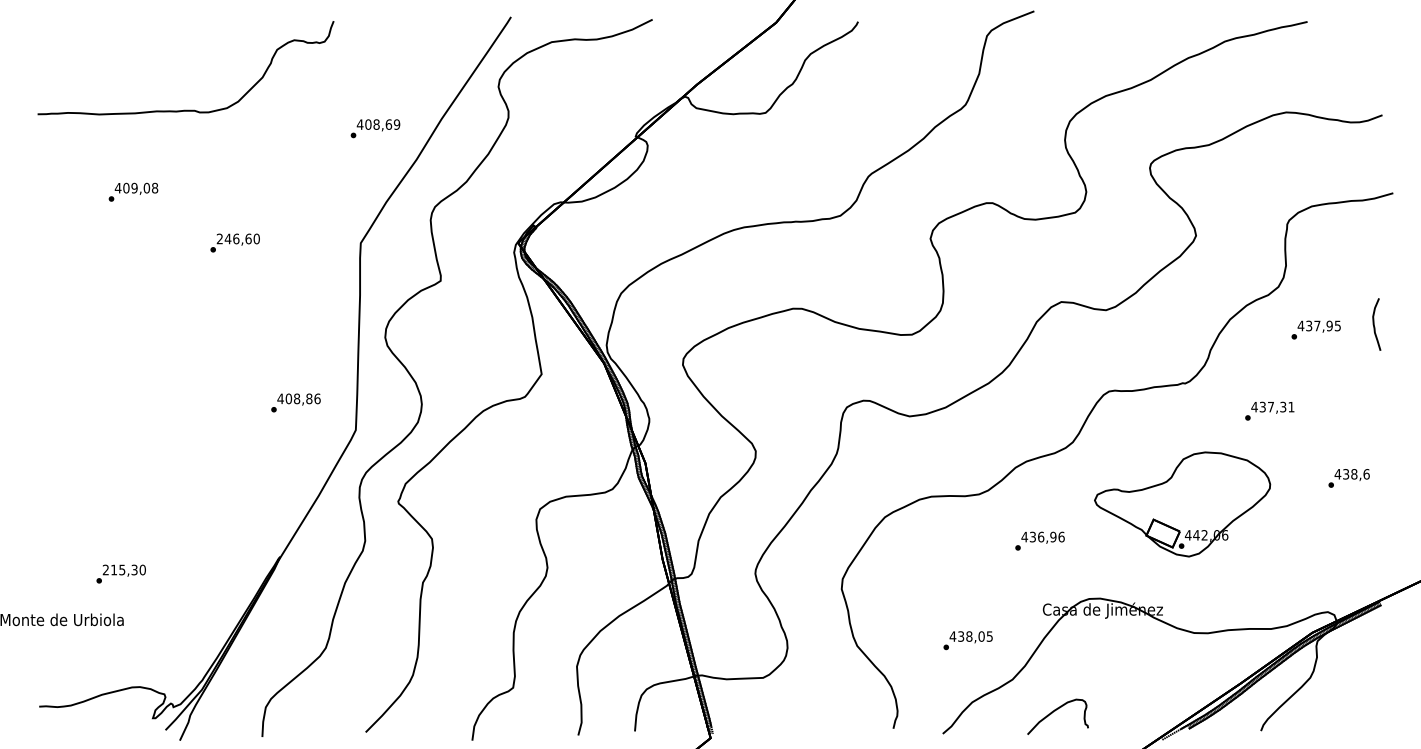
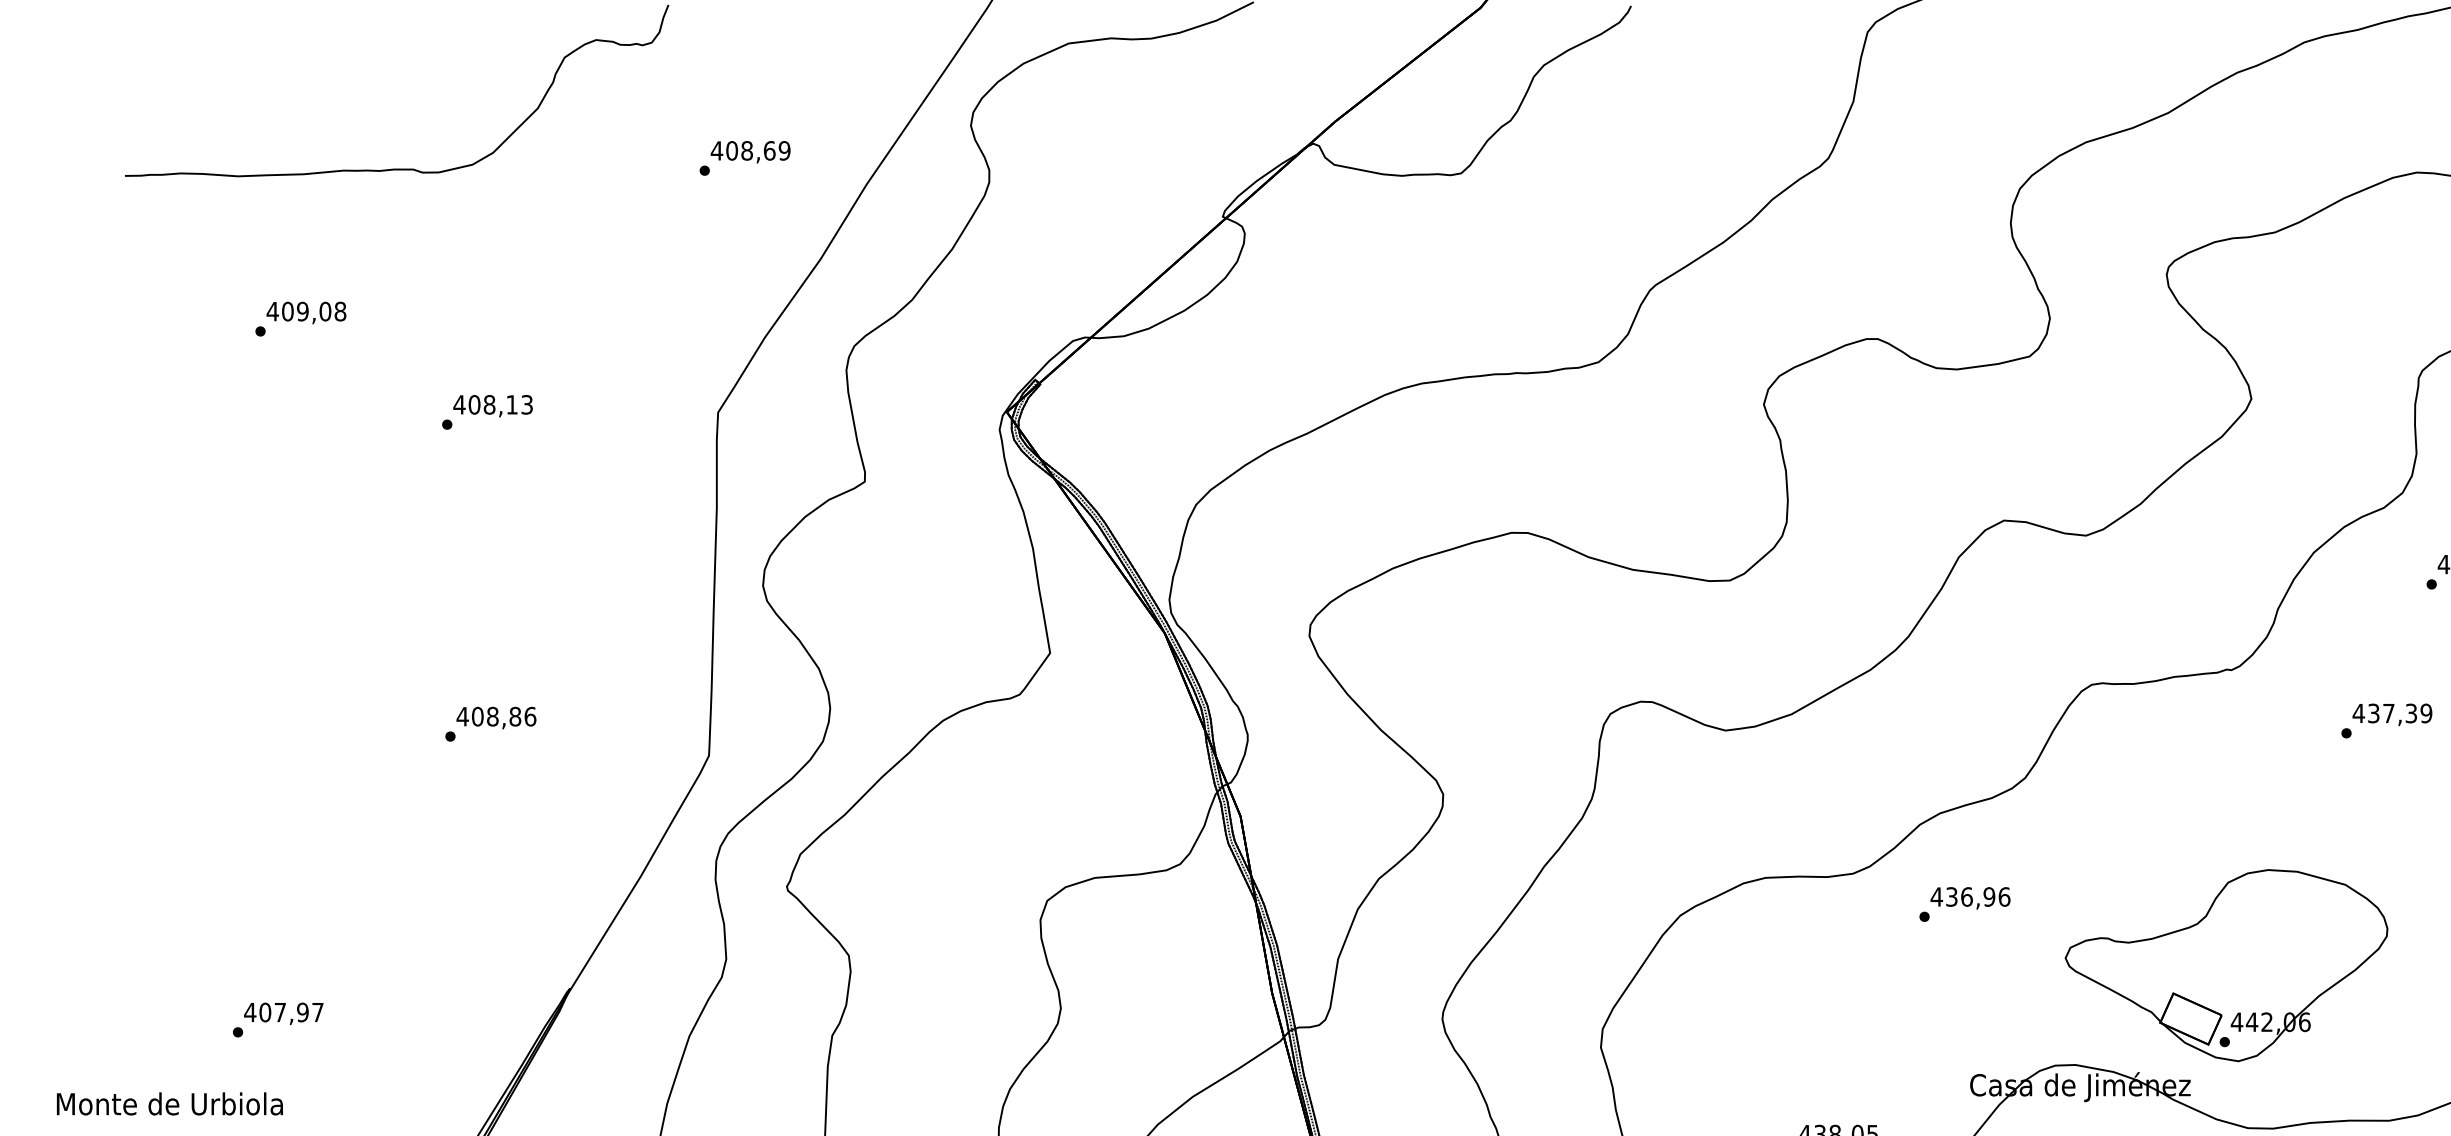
text: (375, 128) -> (745, 157), moved
text: (237, 238) -> (491, 403), 246,60 -> 408,13
text: (295, 402) -> (489, 723), moved
text: (1291, 406) -> (2426, 712), 437,31 -> 437,39
part: (1182, 504) -> (2226, 965), moved
text: (1039, 540) -> (1963, 903), moved
text: (123, 569) -> (282, 1011), 215,30 -> 407,97

